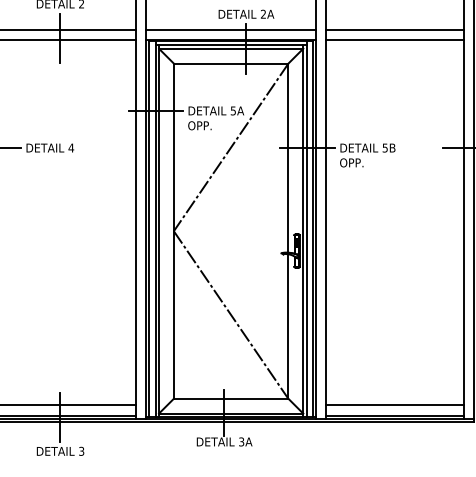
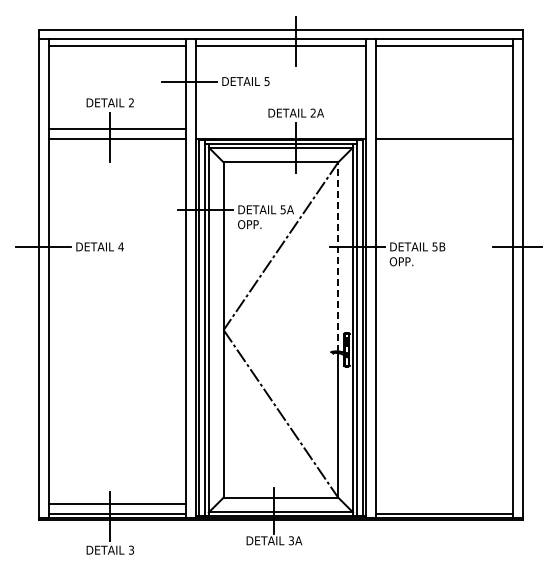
line: (230, 30) -> (280, 129), removed
line: (394, 30) -> (444, 129), removed
line: (288, 157) -> (338, 256), solid -> dashed
line: (394, 405) -> (444, 504), removed

